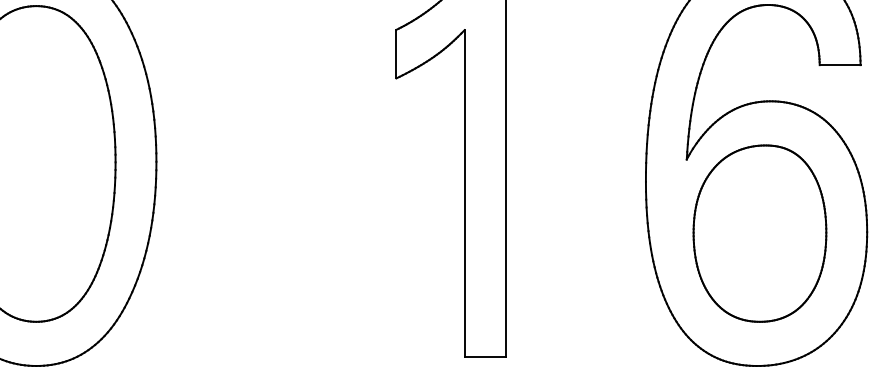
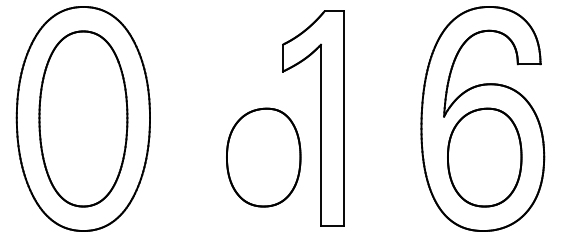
part: (361, 233) -> (263, 157), added

